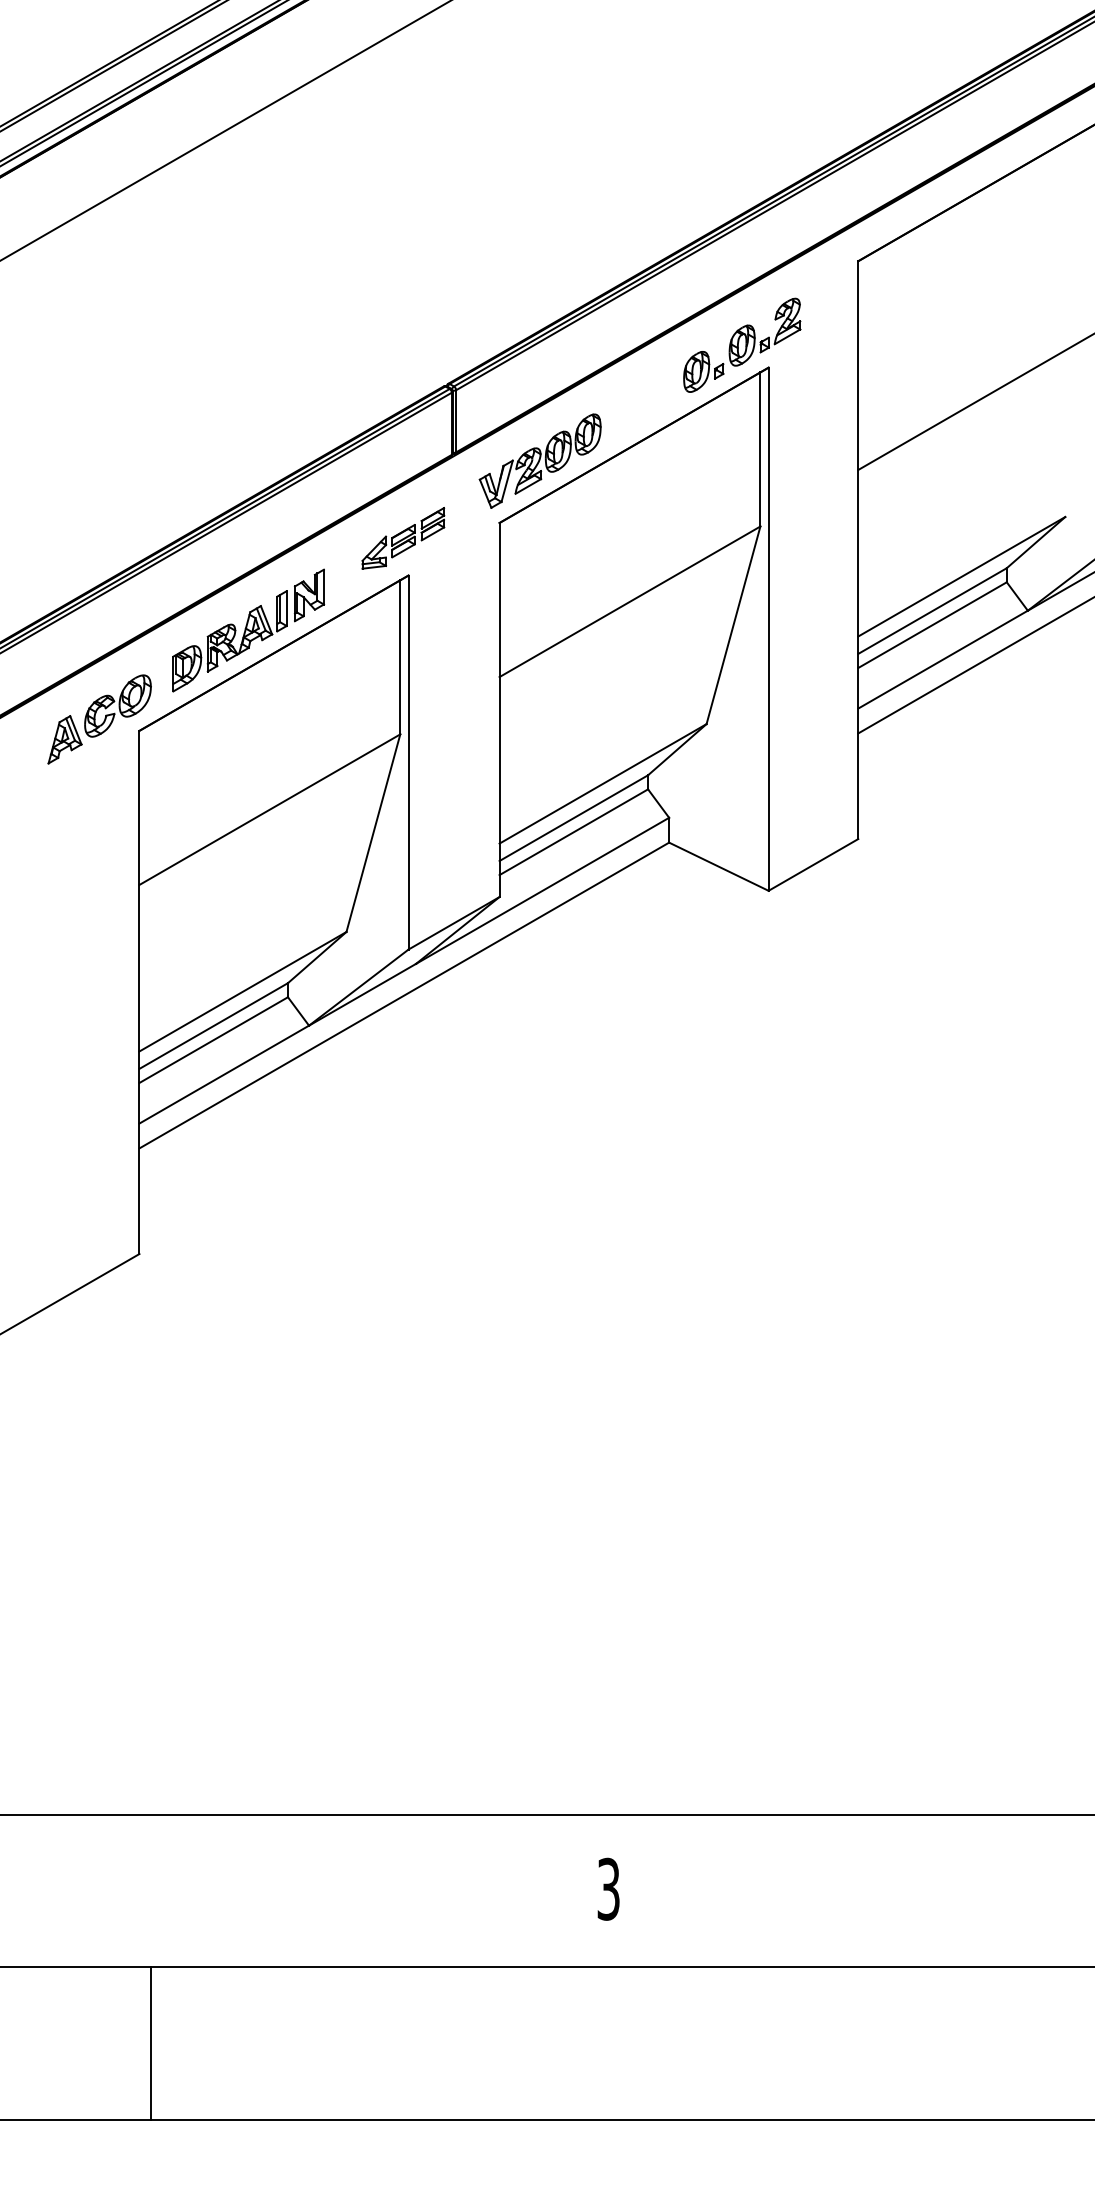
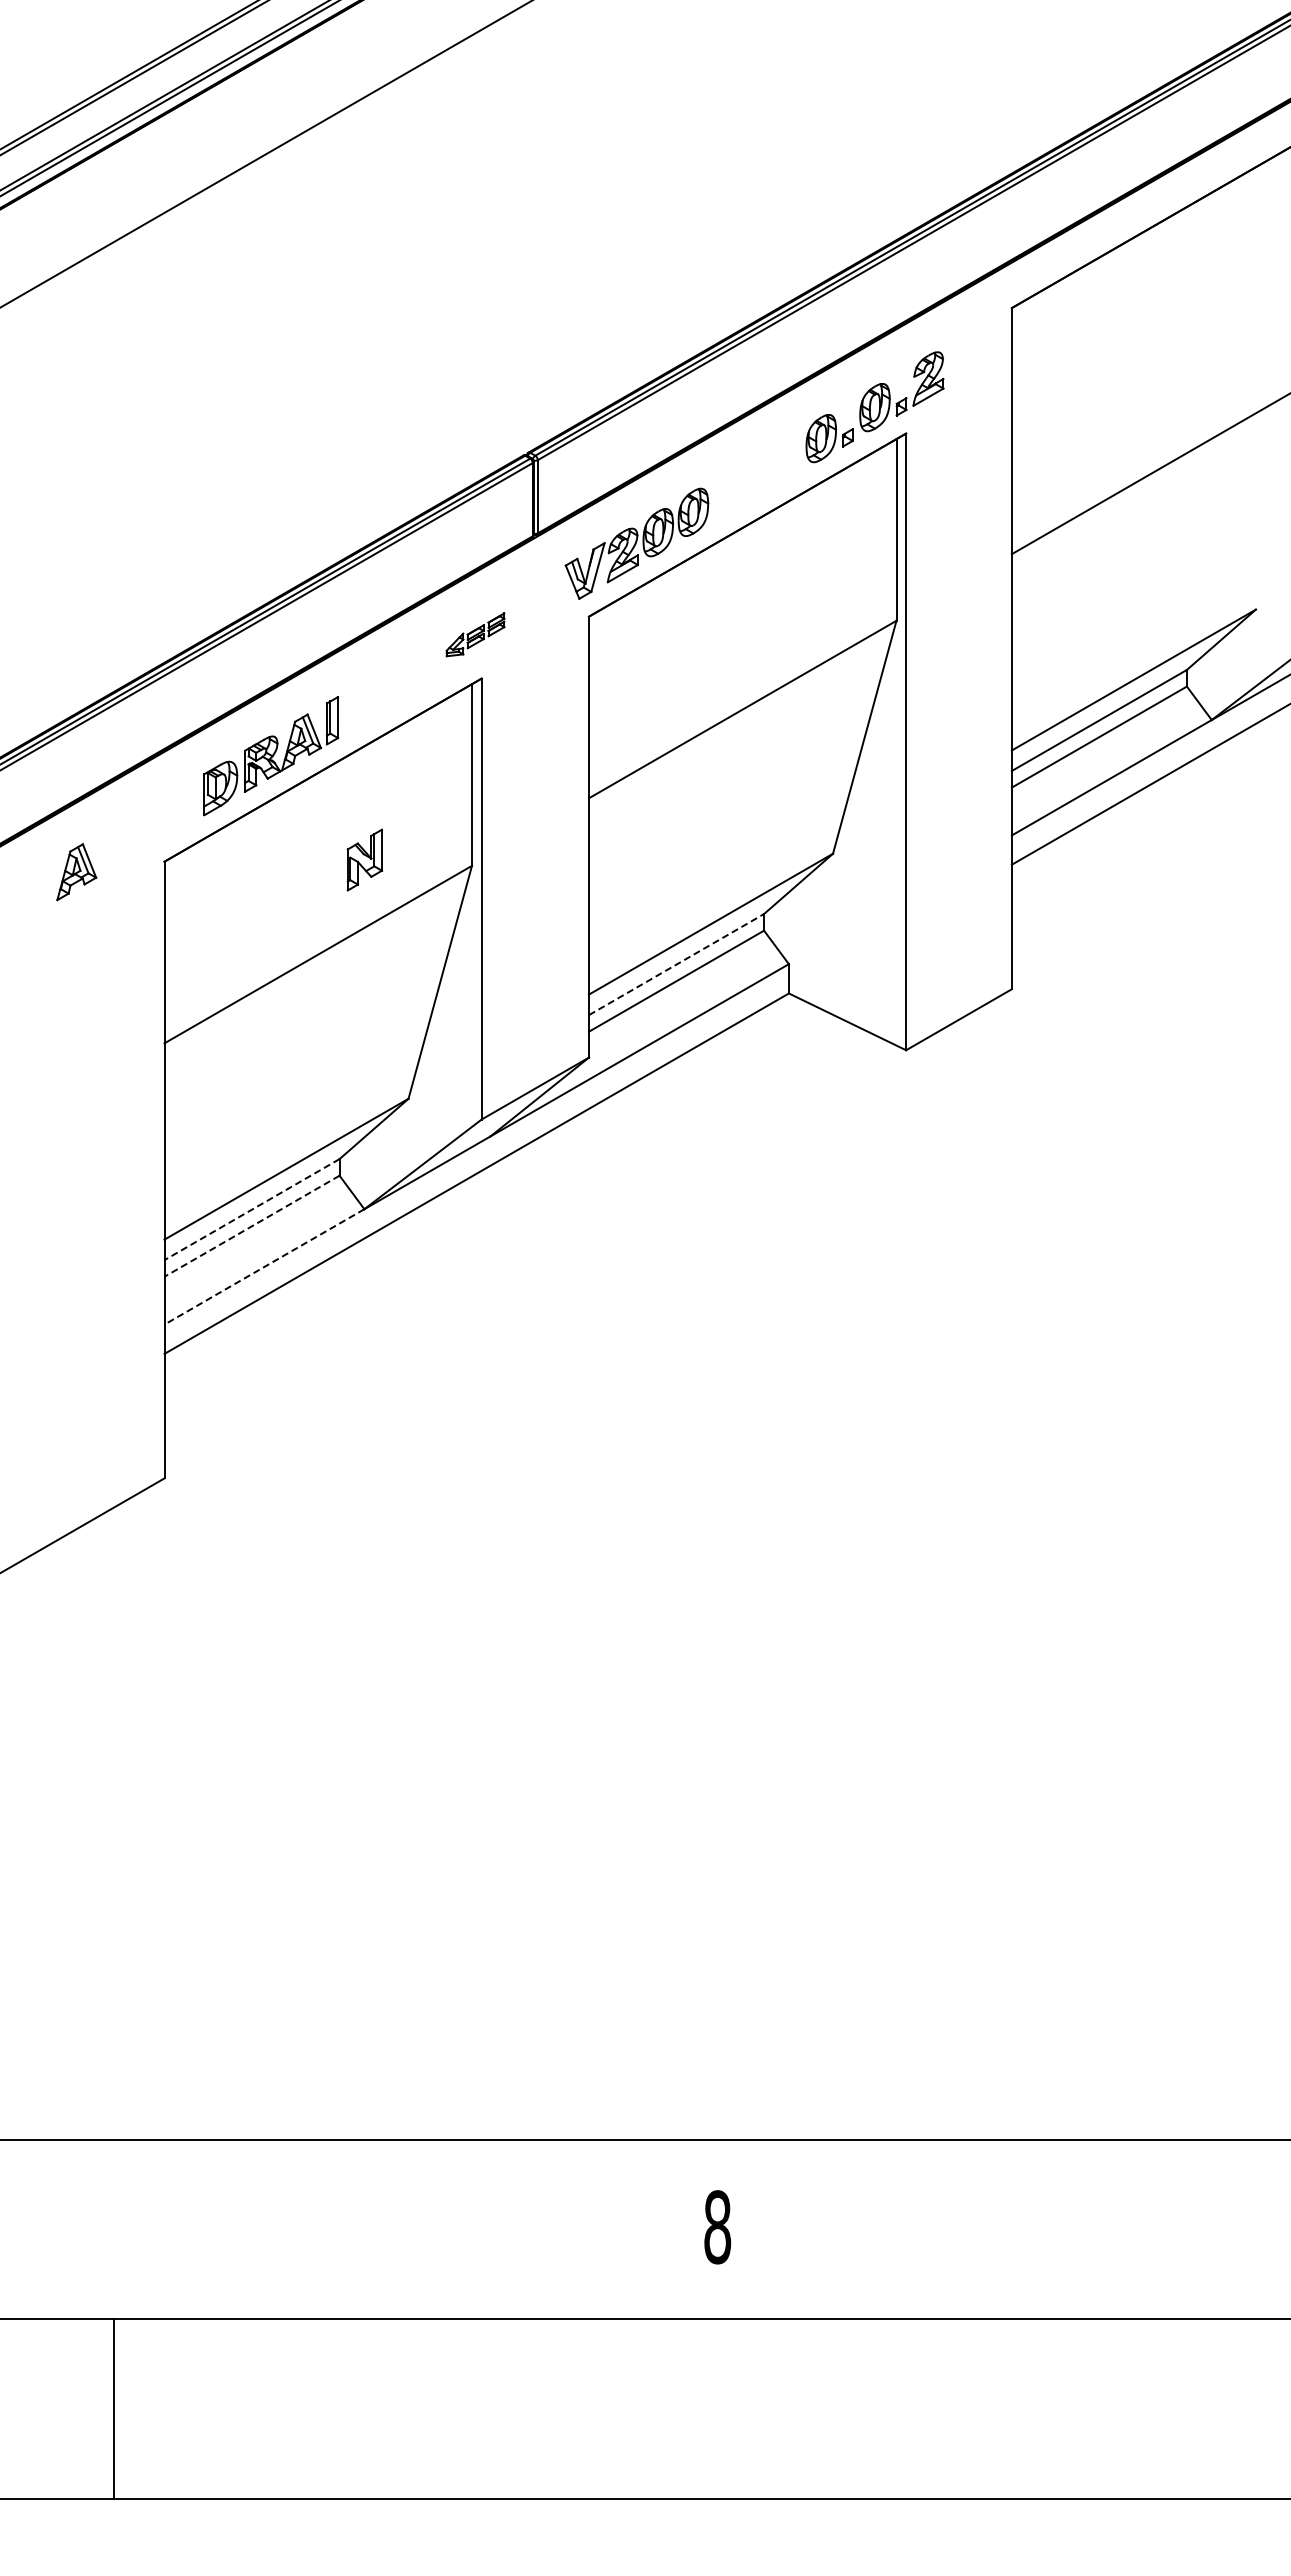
part: (403, 538) -> (475, 634), size x0.6
part: (309, 594) -> (364, 859), moved
part: (117, 706) -> (138, 832), removed
line: (573, 818) -> (676, 964), solid -> dashed
line: (213, 1025) -> (251, 1209), solid -> dashed
line: (213, 1040) -> (251, 1226), solid -> dashed
line: (224, 1075) -> (264, 1267), solid -> dashed
text: (608, 1889) -> (717, 2227), 3 -> 8
line: (150, 2043) -> (113, 2408), moved

